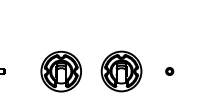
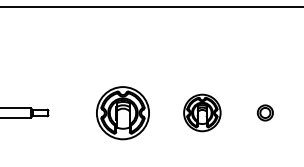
part: (121, 71) -> (202, 112), size x0.7
part: (169, 71) -> (265, 112), size x1.6

